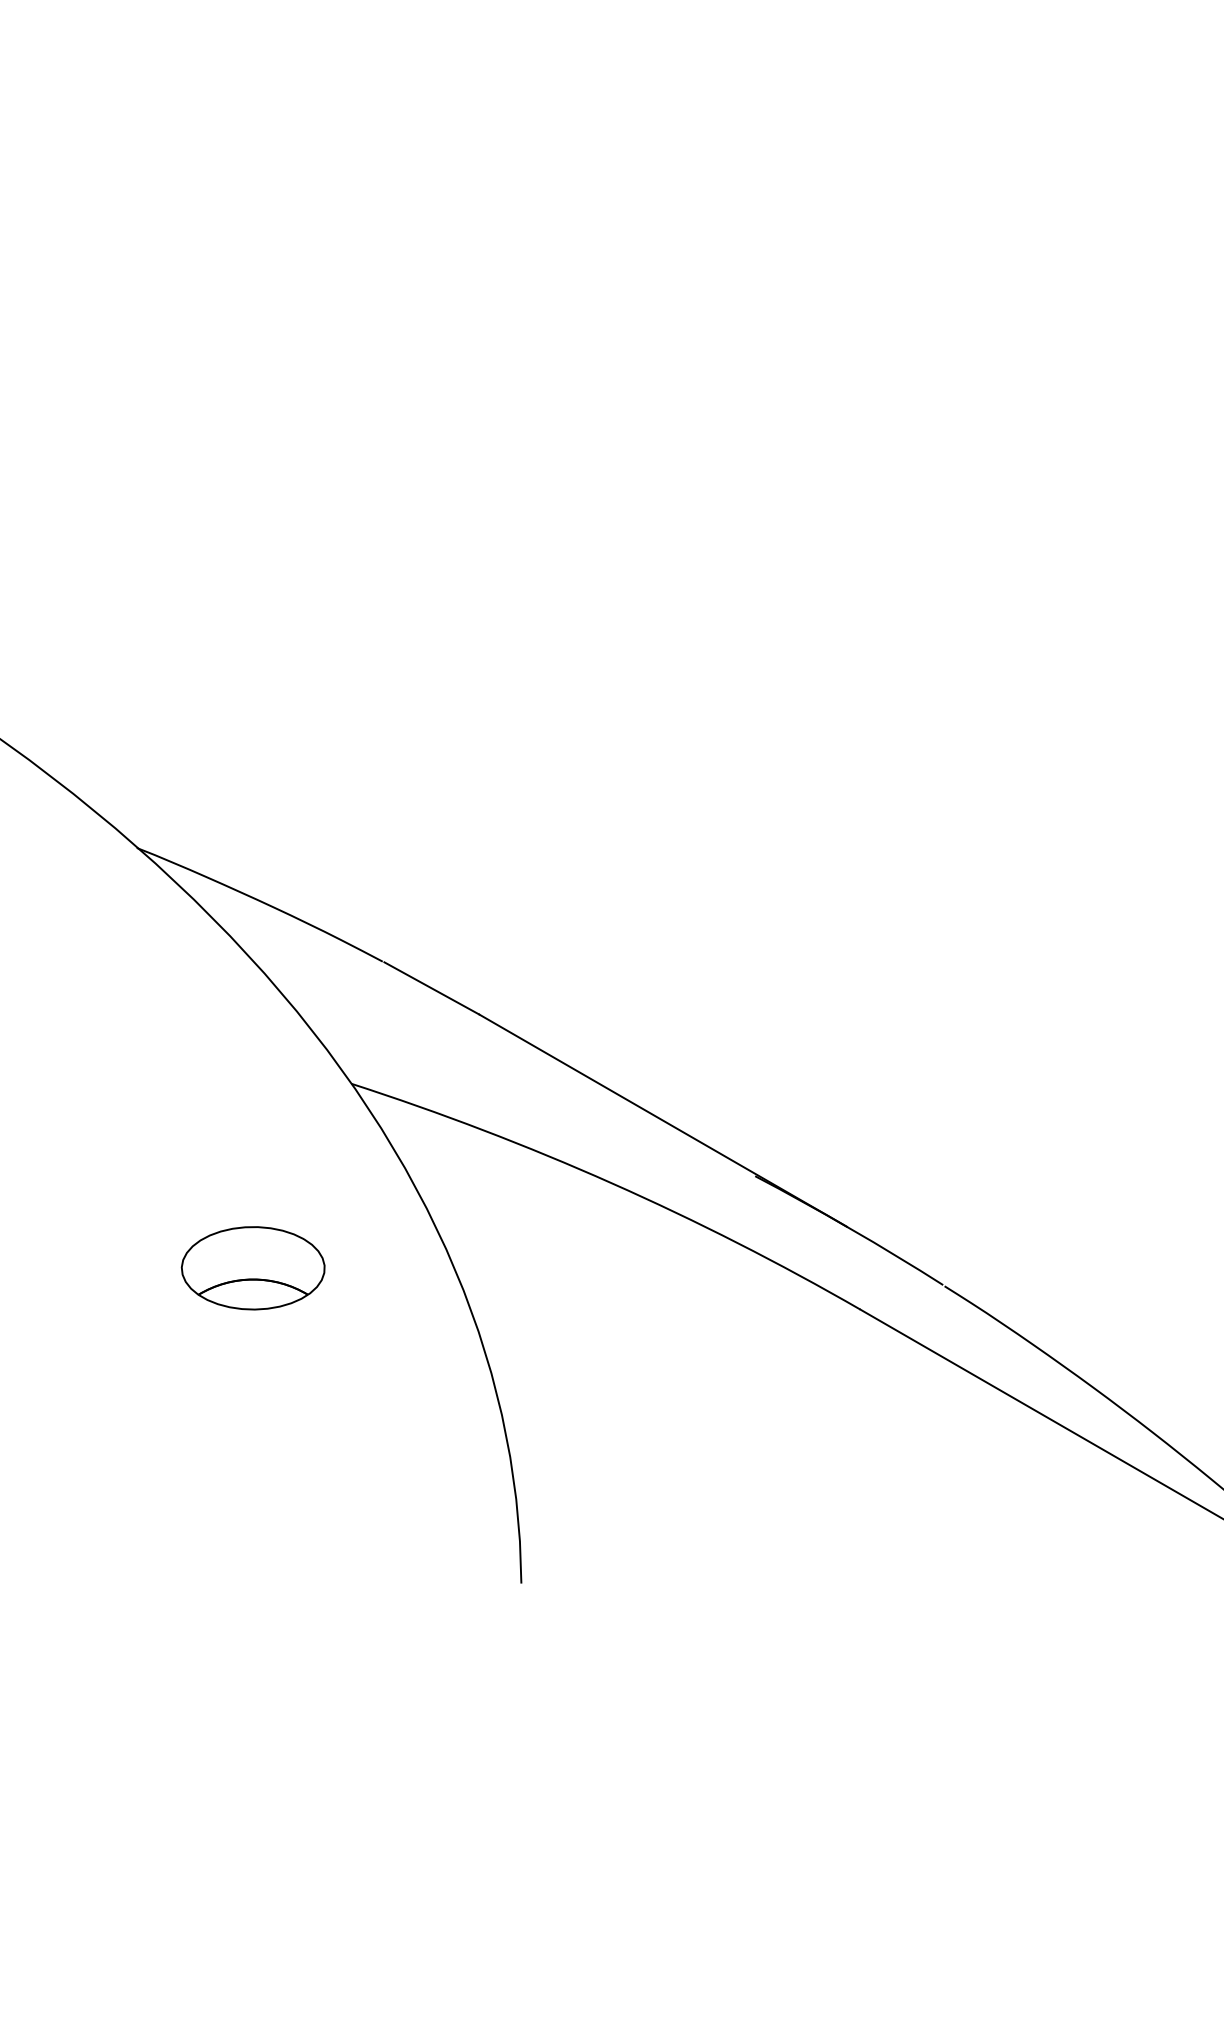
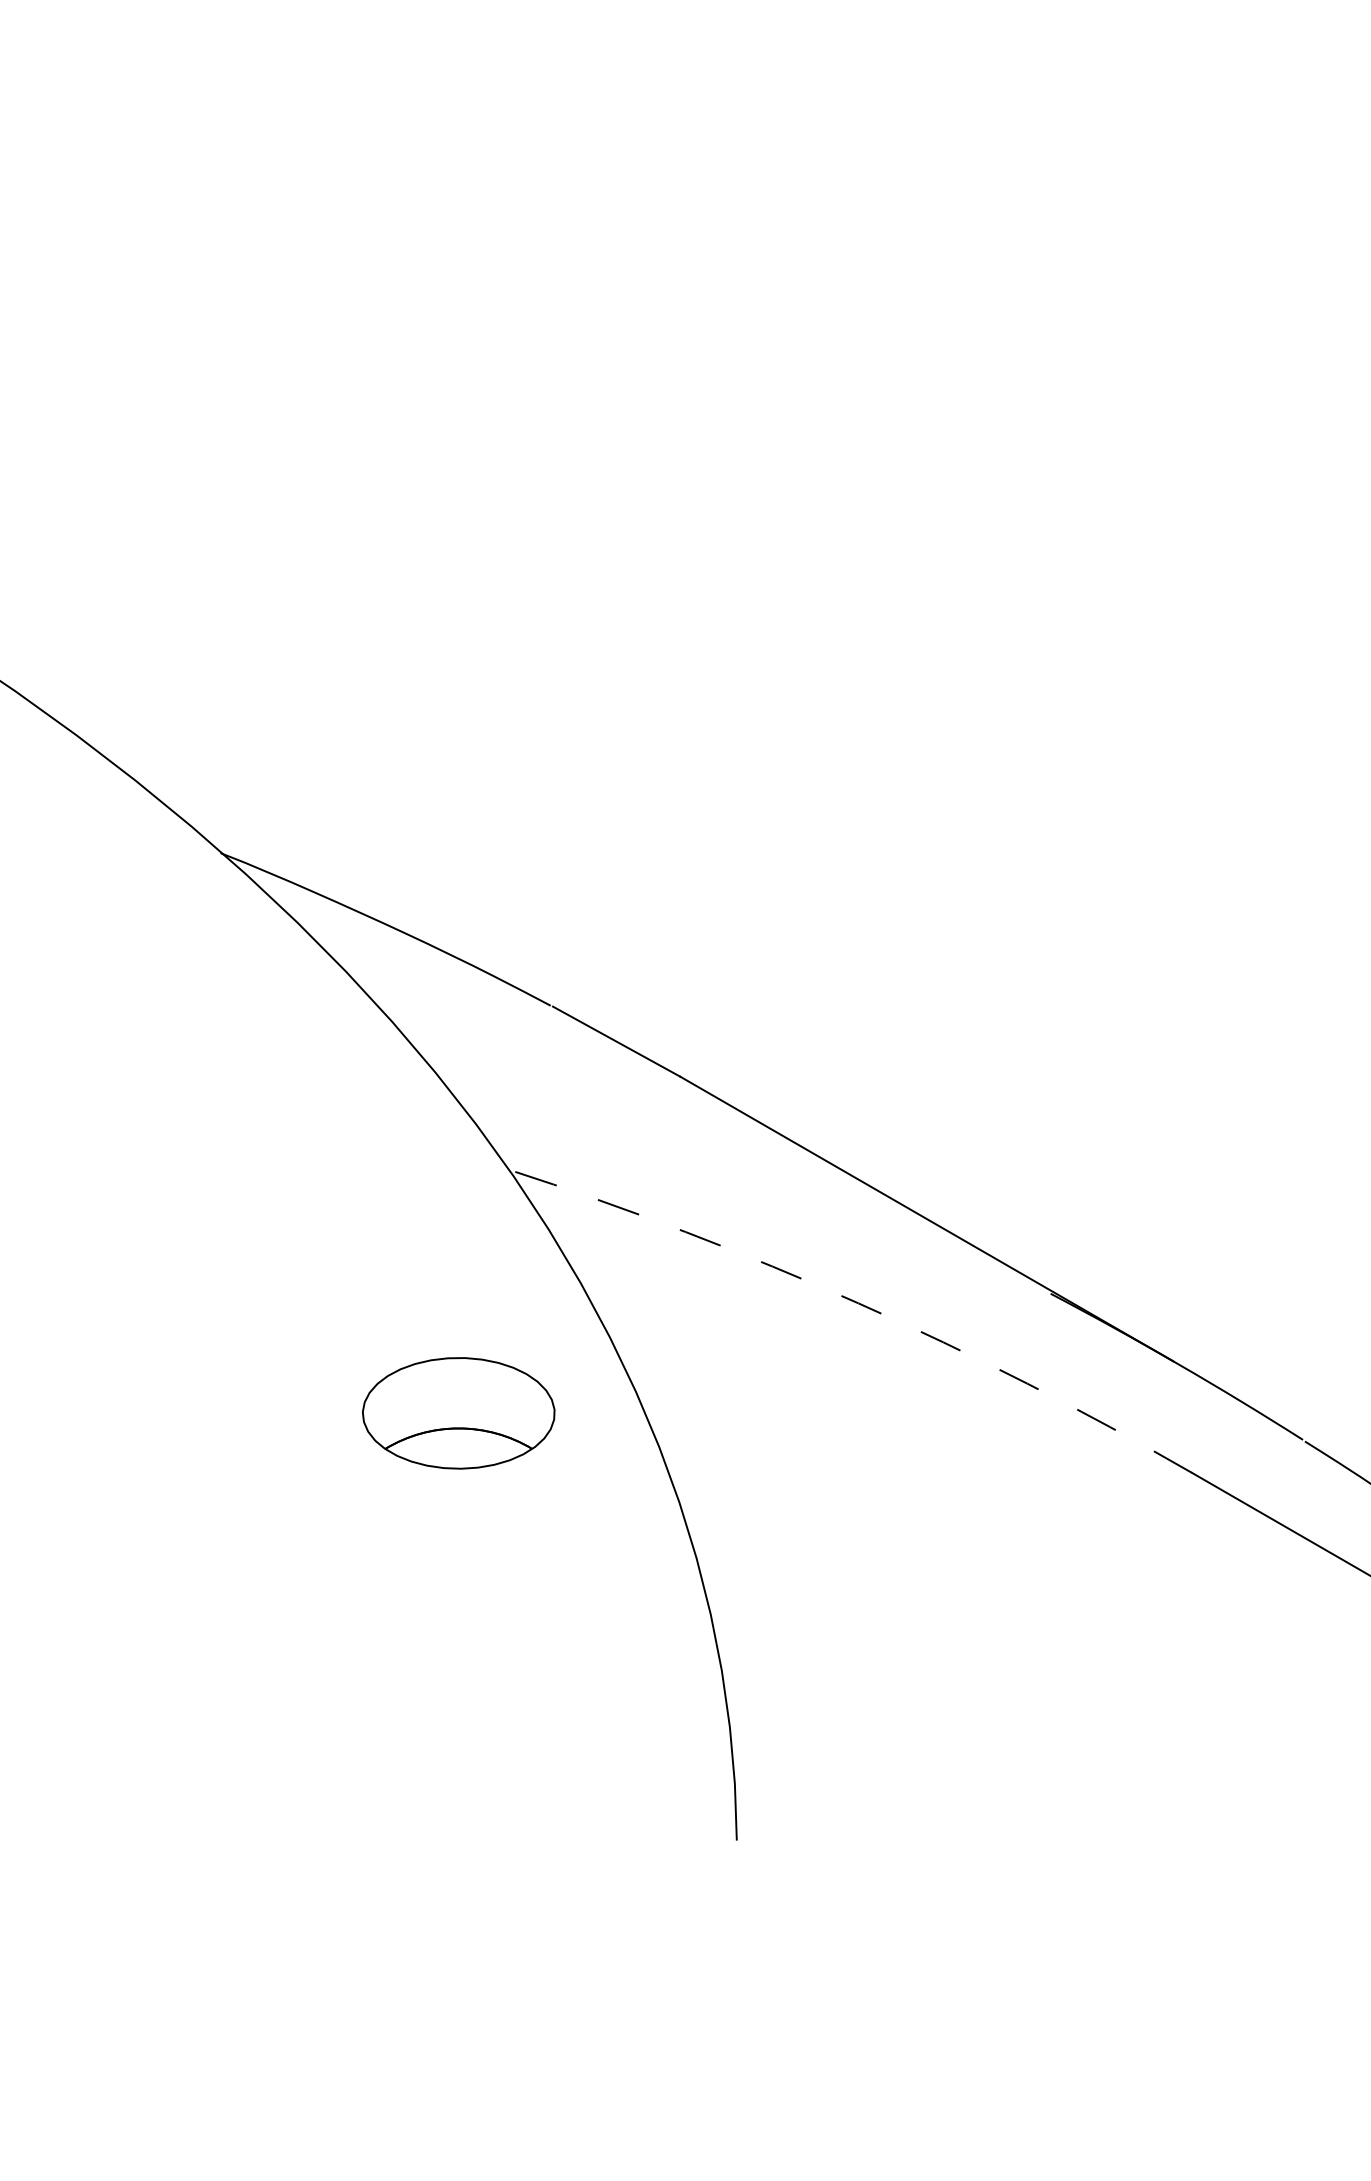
arc: (612, 1183) -> (859, 1303), solid -> dashed
part: (252, 1268) -> (457, 1413), moved

